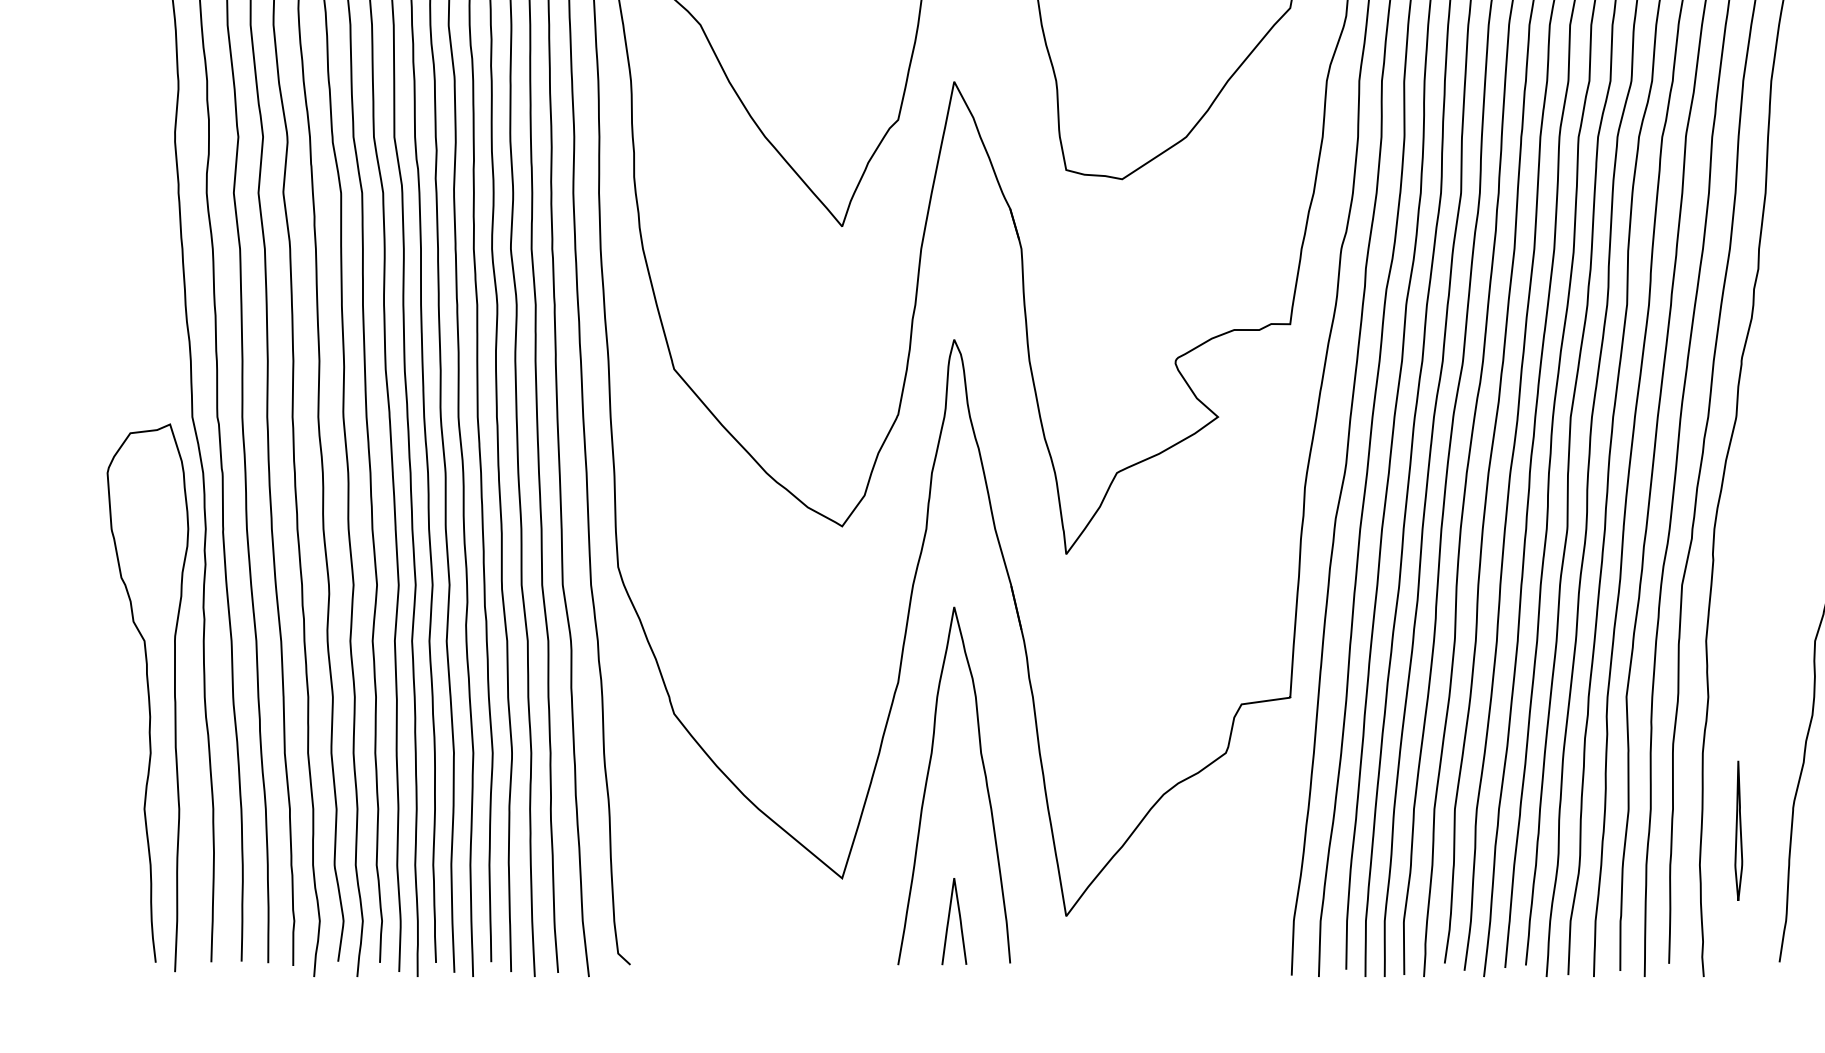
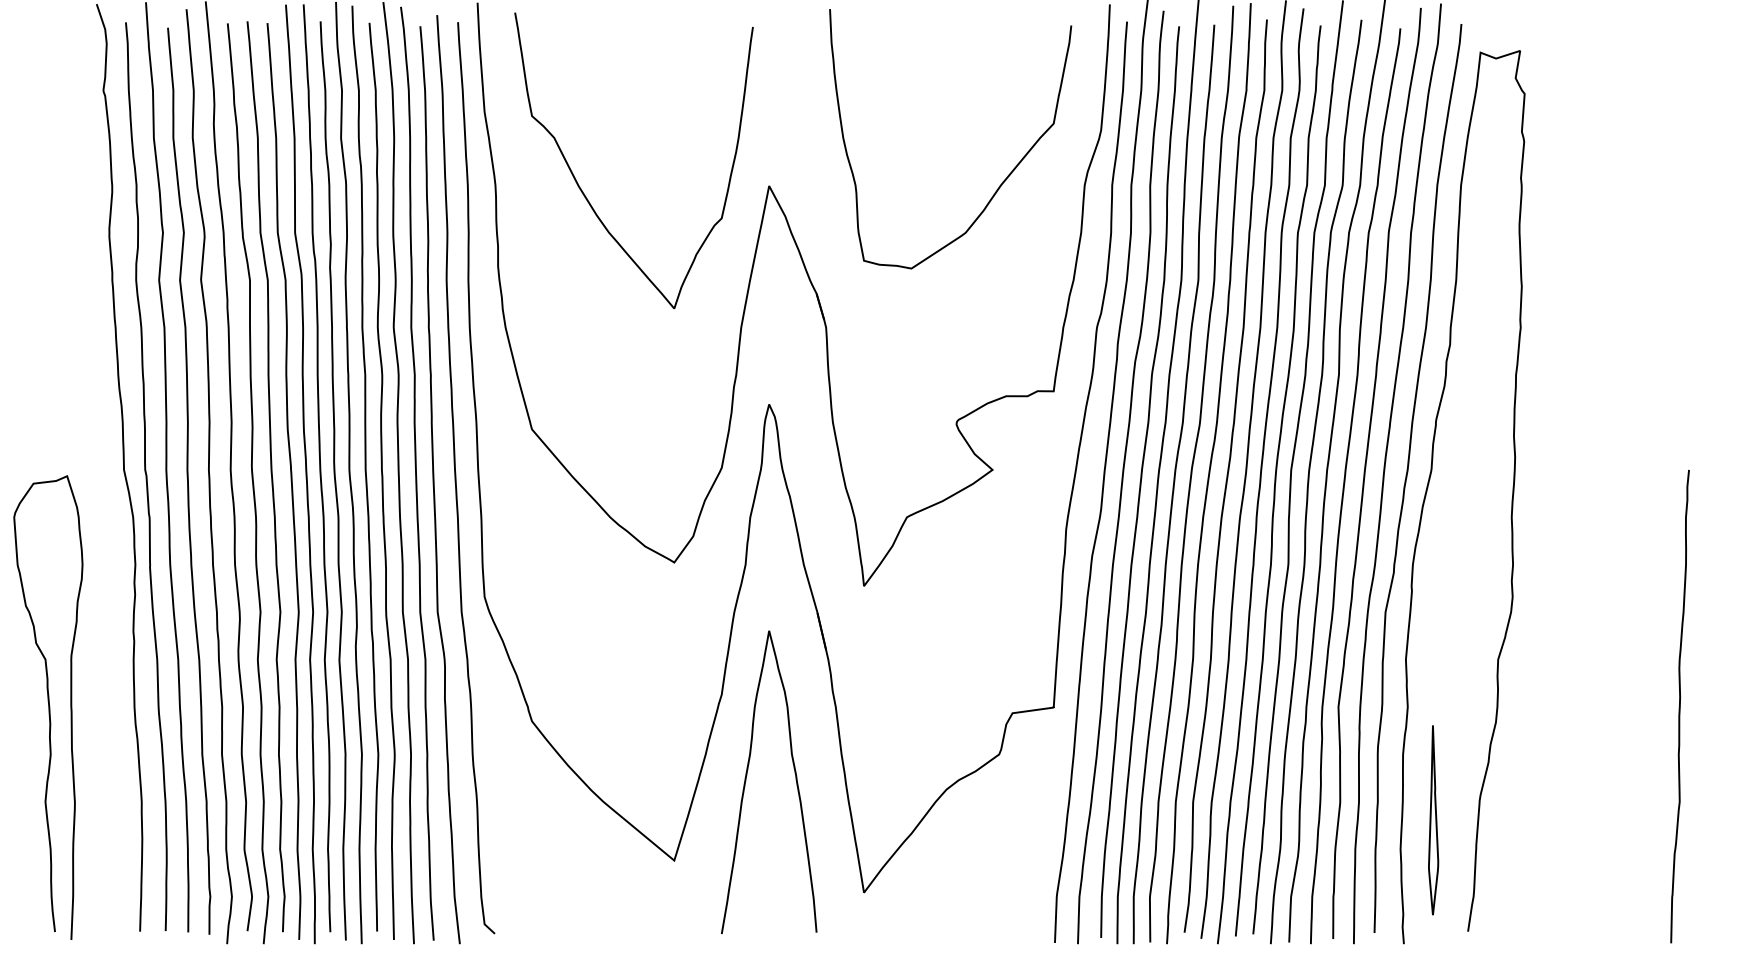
curve: (148, 697) -> (48, 707), moved
part: (1738, 831) -> (1433, 820), size x1.6
curve: (959, 921) -> (773, 897), removed

